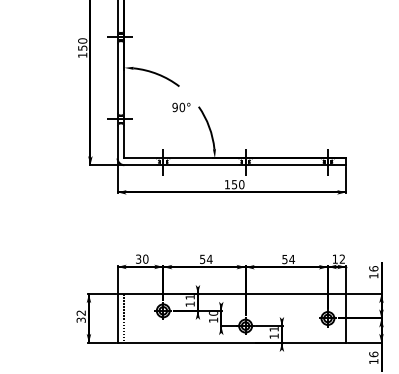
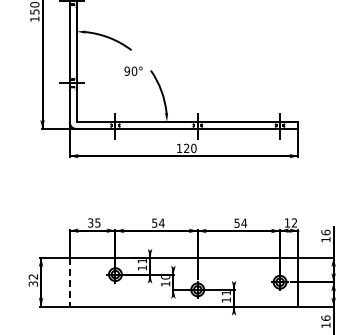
text: (234, 184) -> (186, 148), 150 -> 120
text: (145, 258) -> (97, 222), 30 -> 35
line: (117, 318) -> (69, 282), solid -> dashed
line: (124, 318) -> (76, 282), removed

